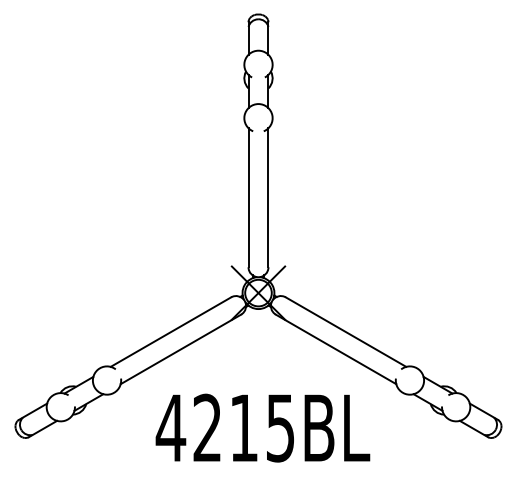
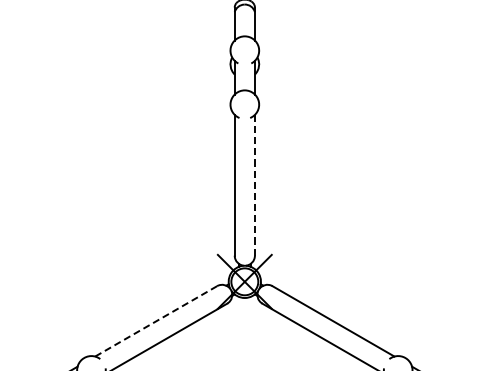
line: (268, 197) -> (254, 185), solid -> dashed
line: (170, 332) -> (155, 321), solid -> dashed

